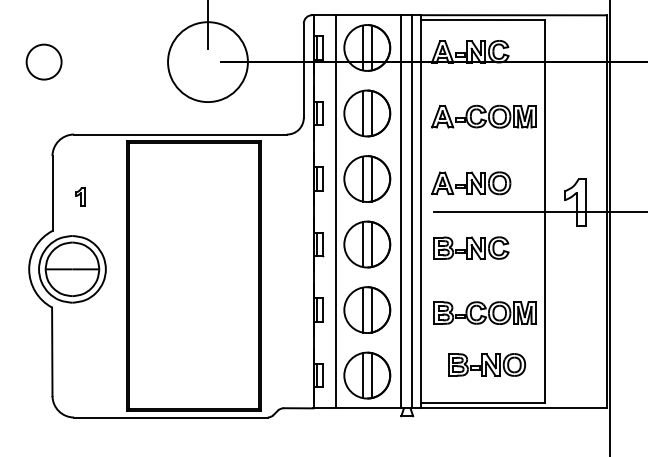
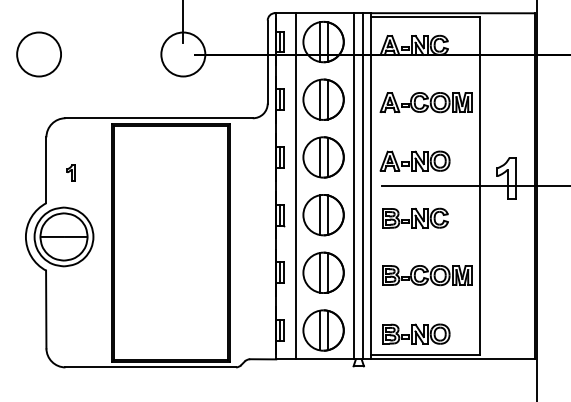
circle: (43, 62) -> (38, 54), size x1.43
circle: (208, 62) -> (183, 54), size x0.62
part: (487, 364) -> (416, 333), moved

